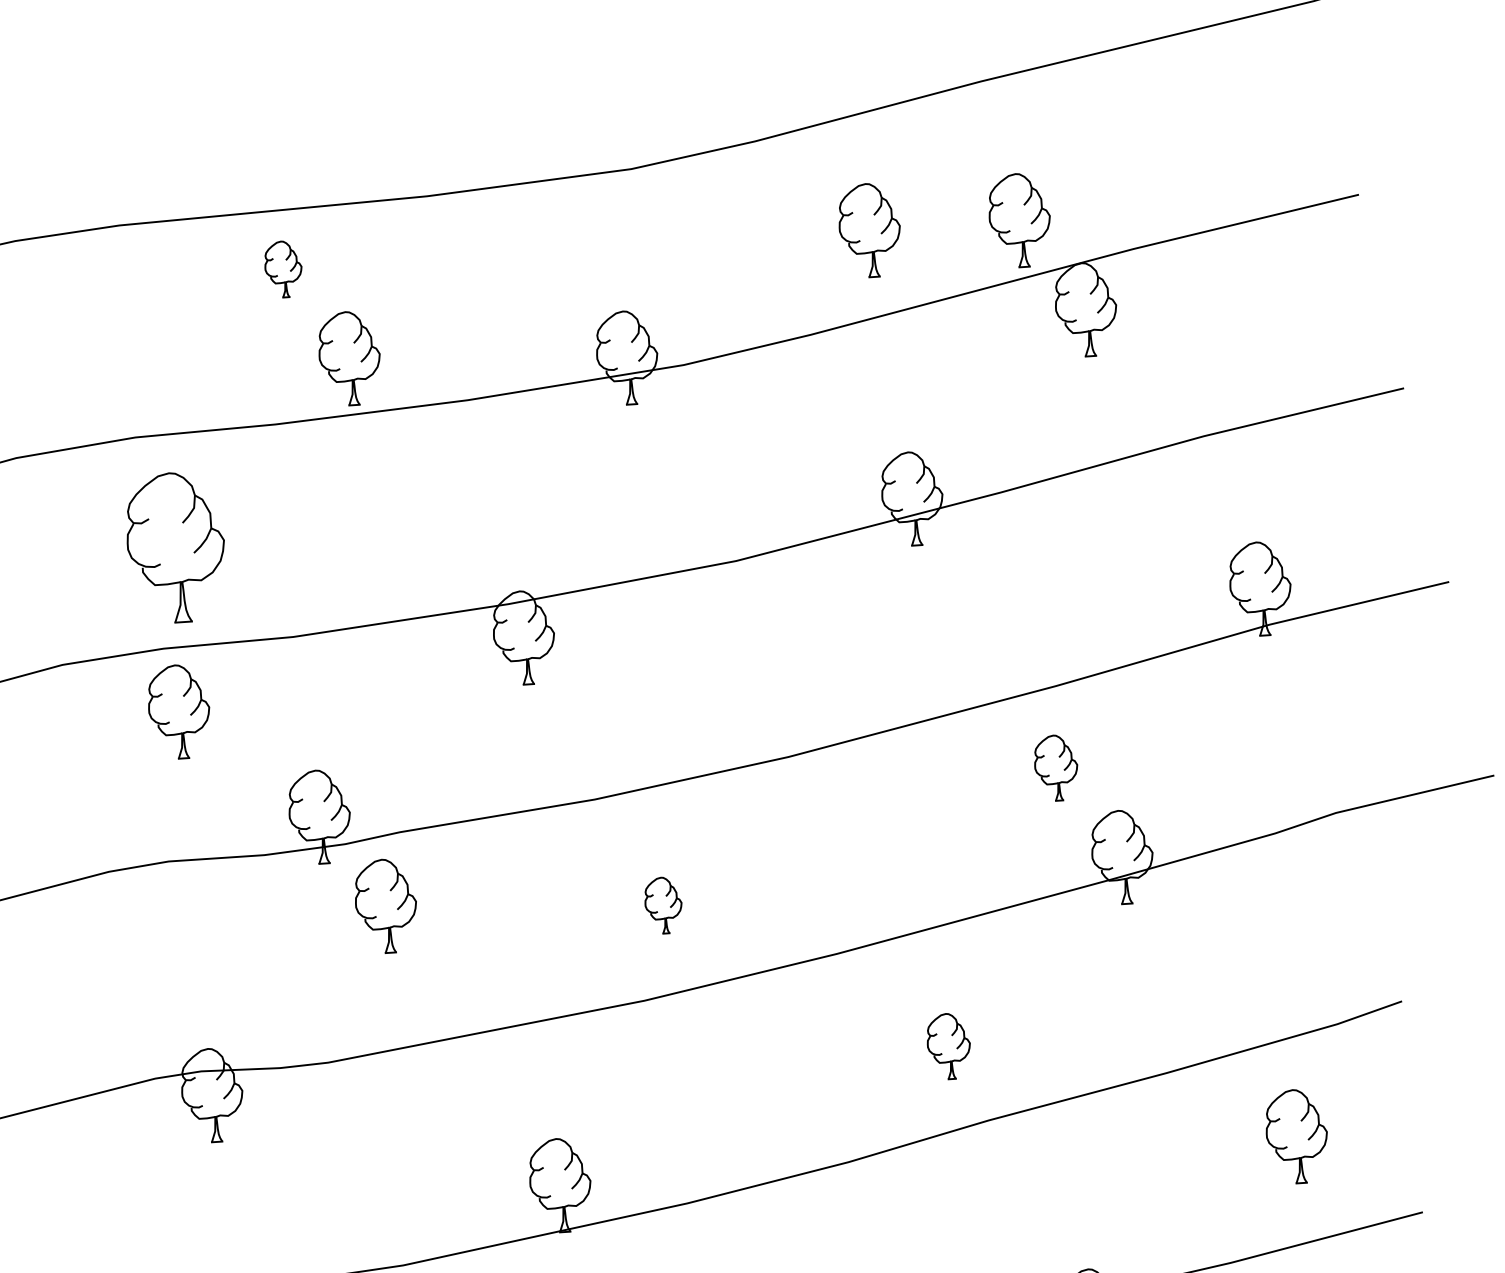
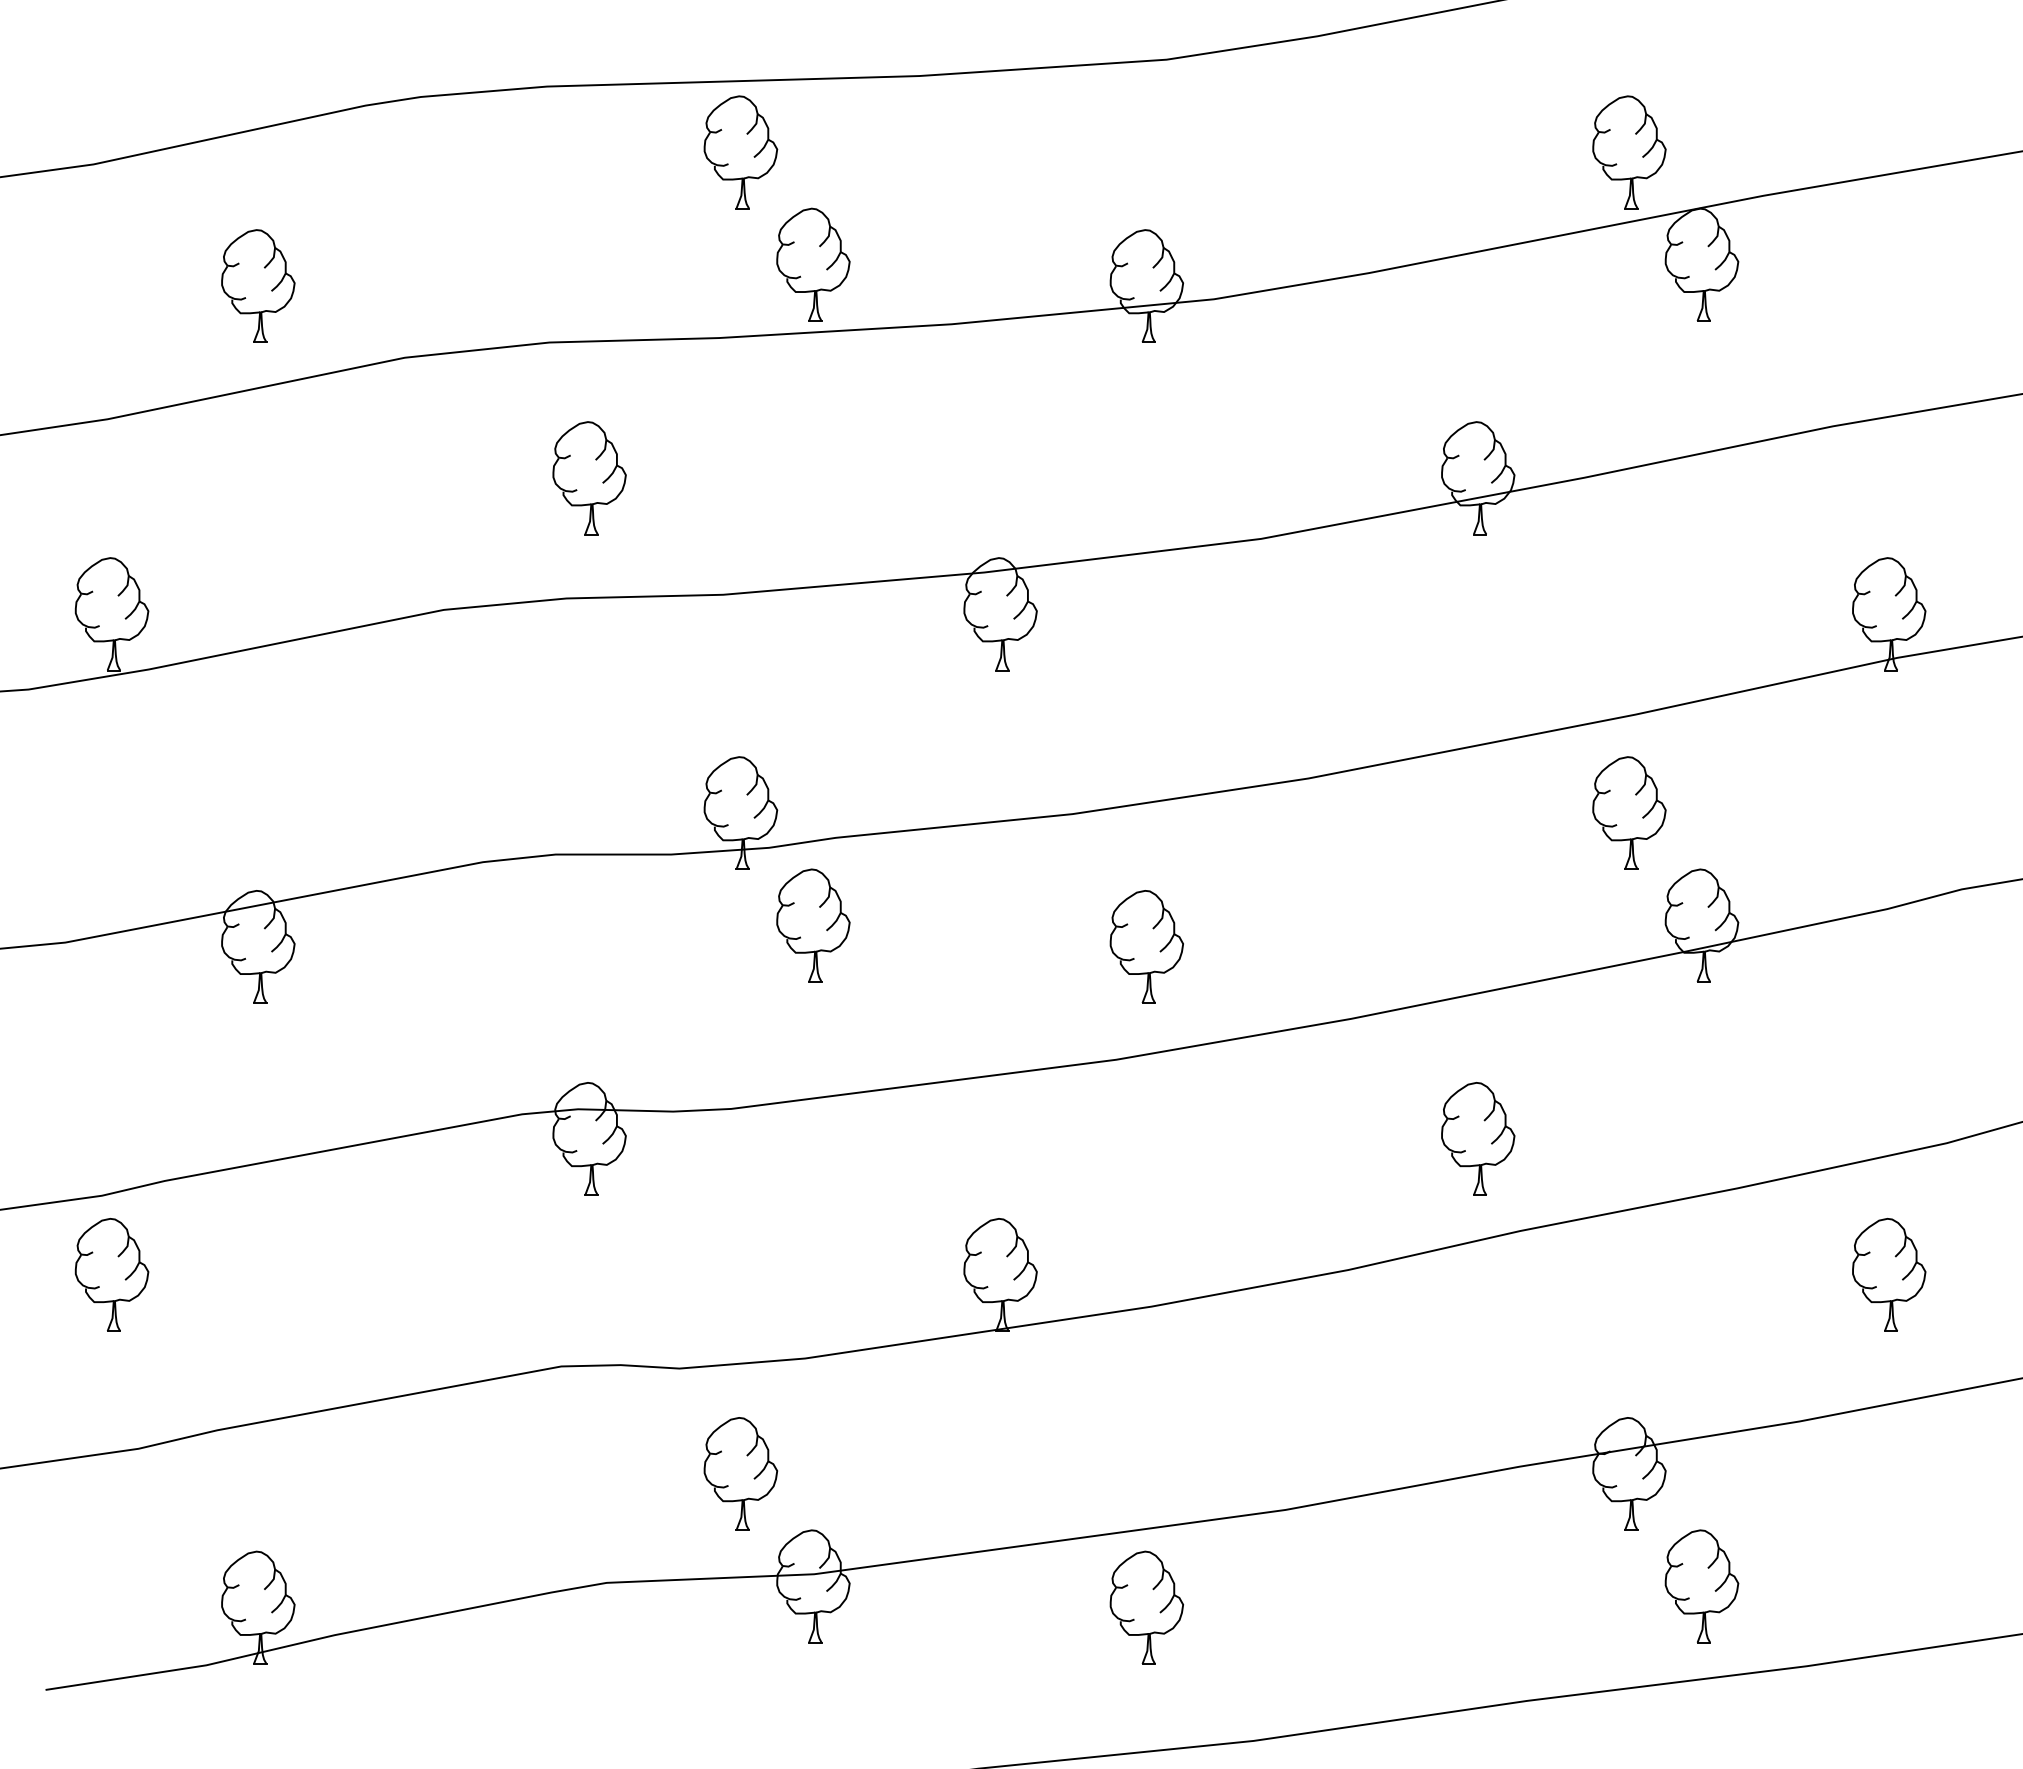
part: (870, 230) -> (1448, 152), removed
part: (283, 269) -> (740, 152), size x1.67
part: (176, 547) -> (589, 478), size x0.62
part: (179, 711) -> (580, 675), removed
part: (1056, 767) -> (1629, 812), size x1.43
part: (663, 905) -> (1146, 946), size x1.67
part: (949, 1046) -> (1478, 1138), size x1.43

